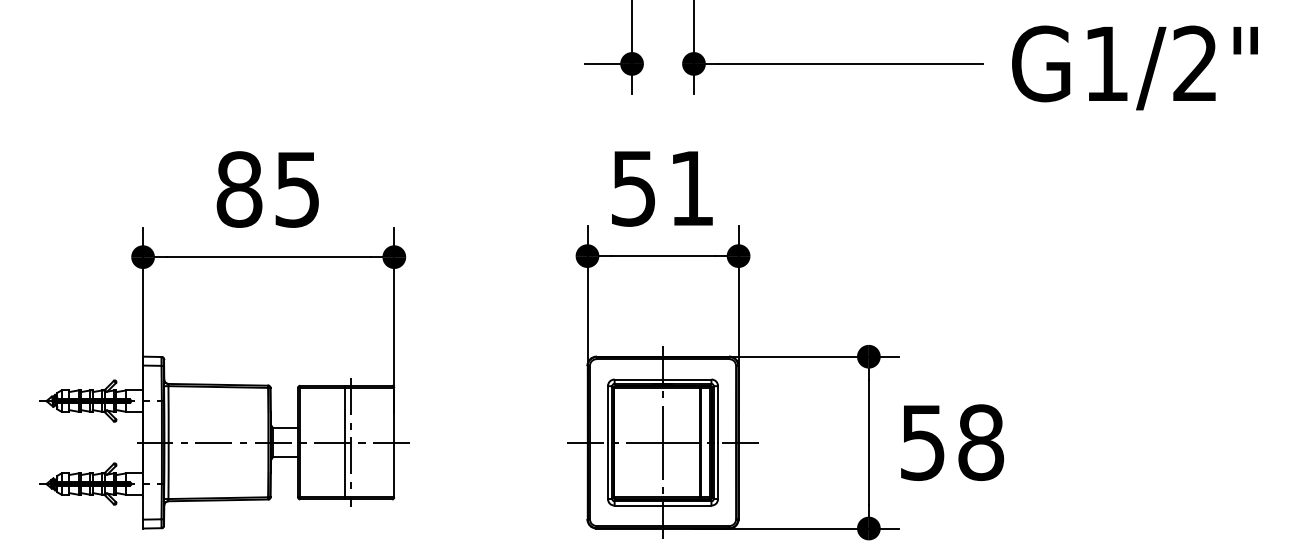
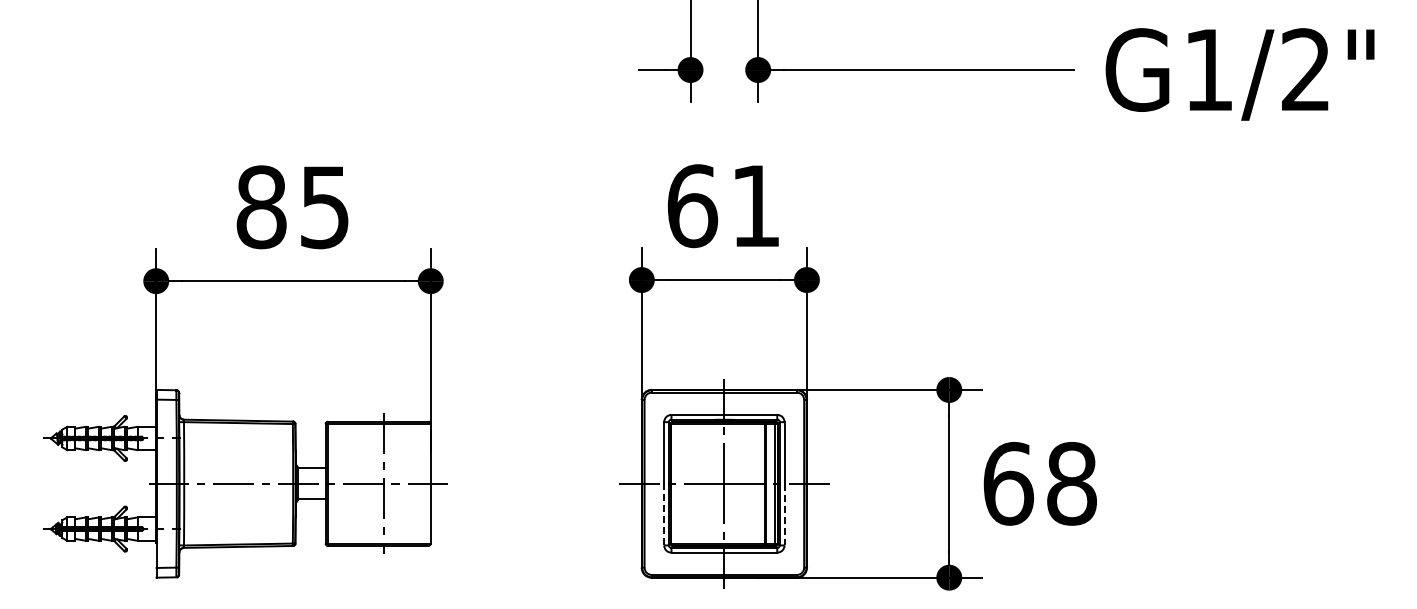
text: (633, 188) -> (692, 206), 51 -> 61
line: (345, 442) -> (377, 483), removed
text: (923, 442) -> (1008, 483), 58 -> 68
line: (608, 470) -> (664, 514), solid -> dashed
line: (718, 470) -> (784, 514), solid -> dashed

